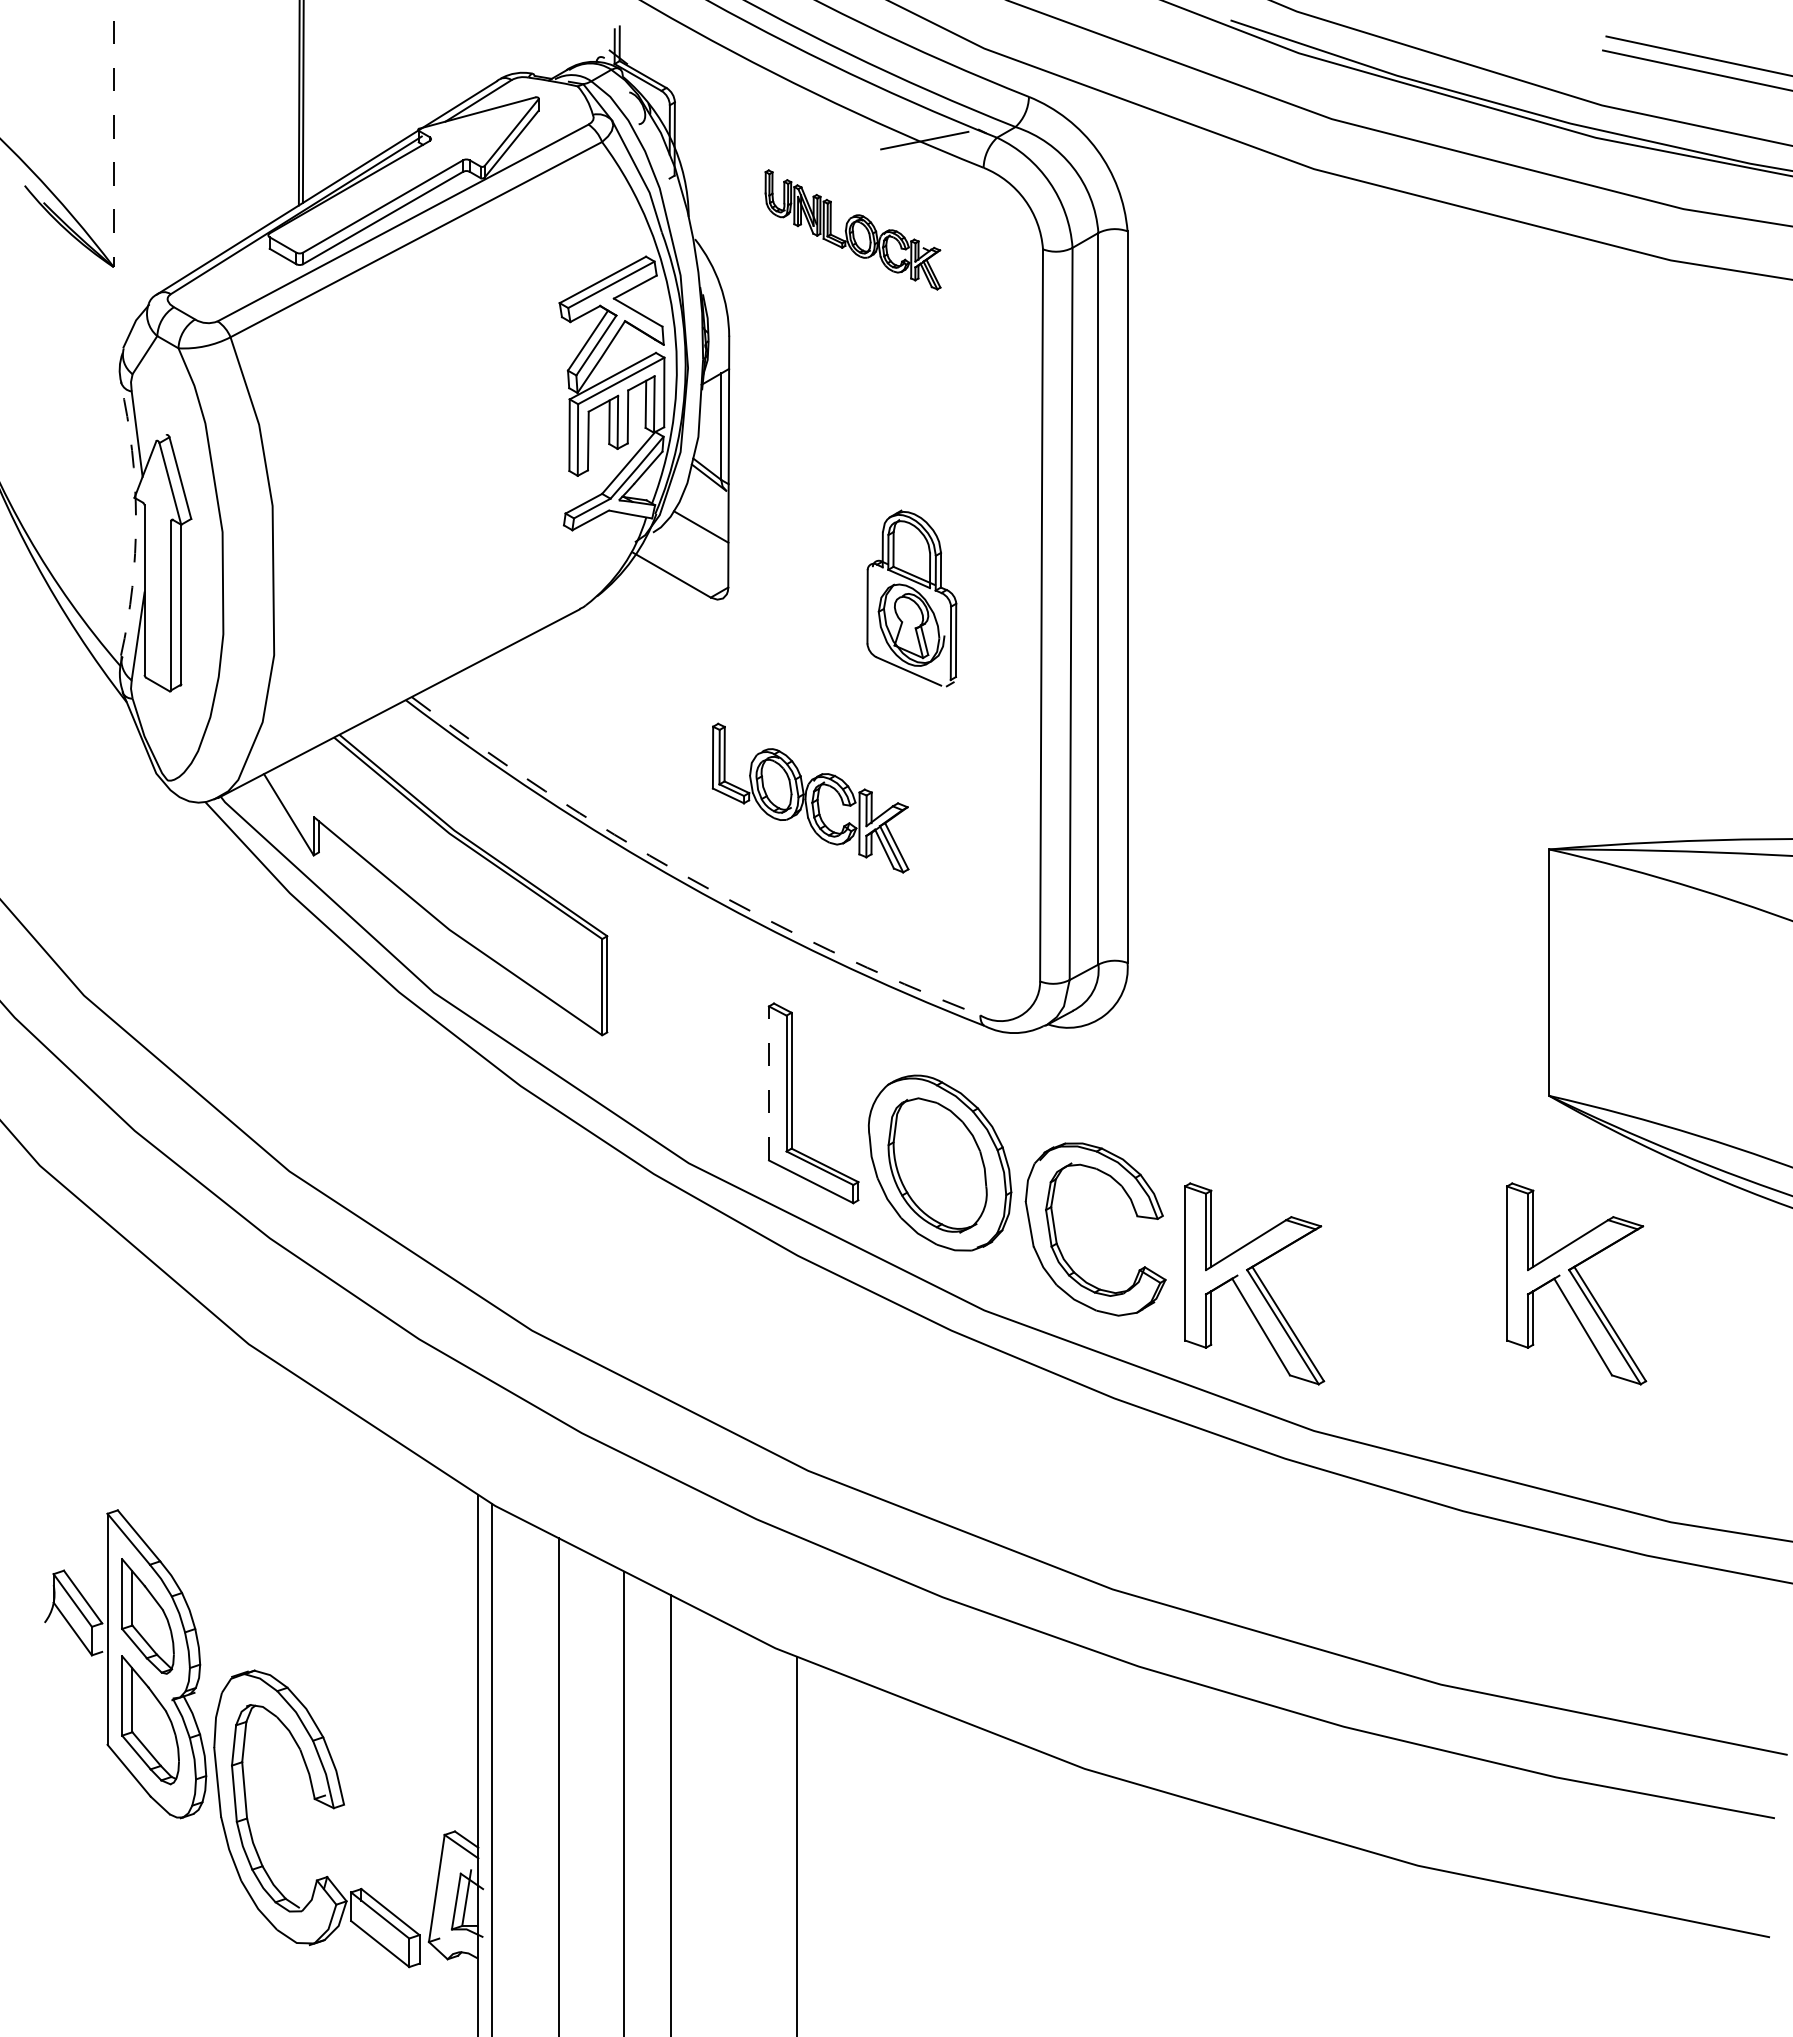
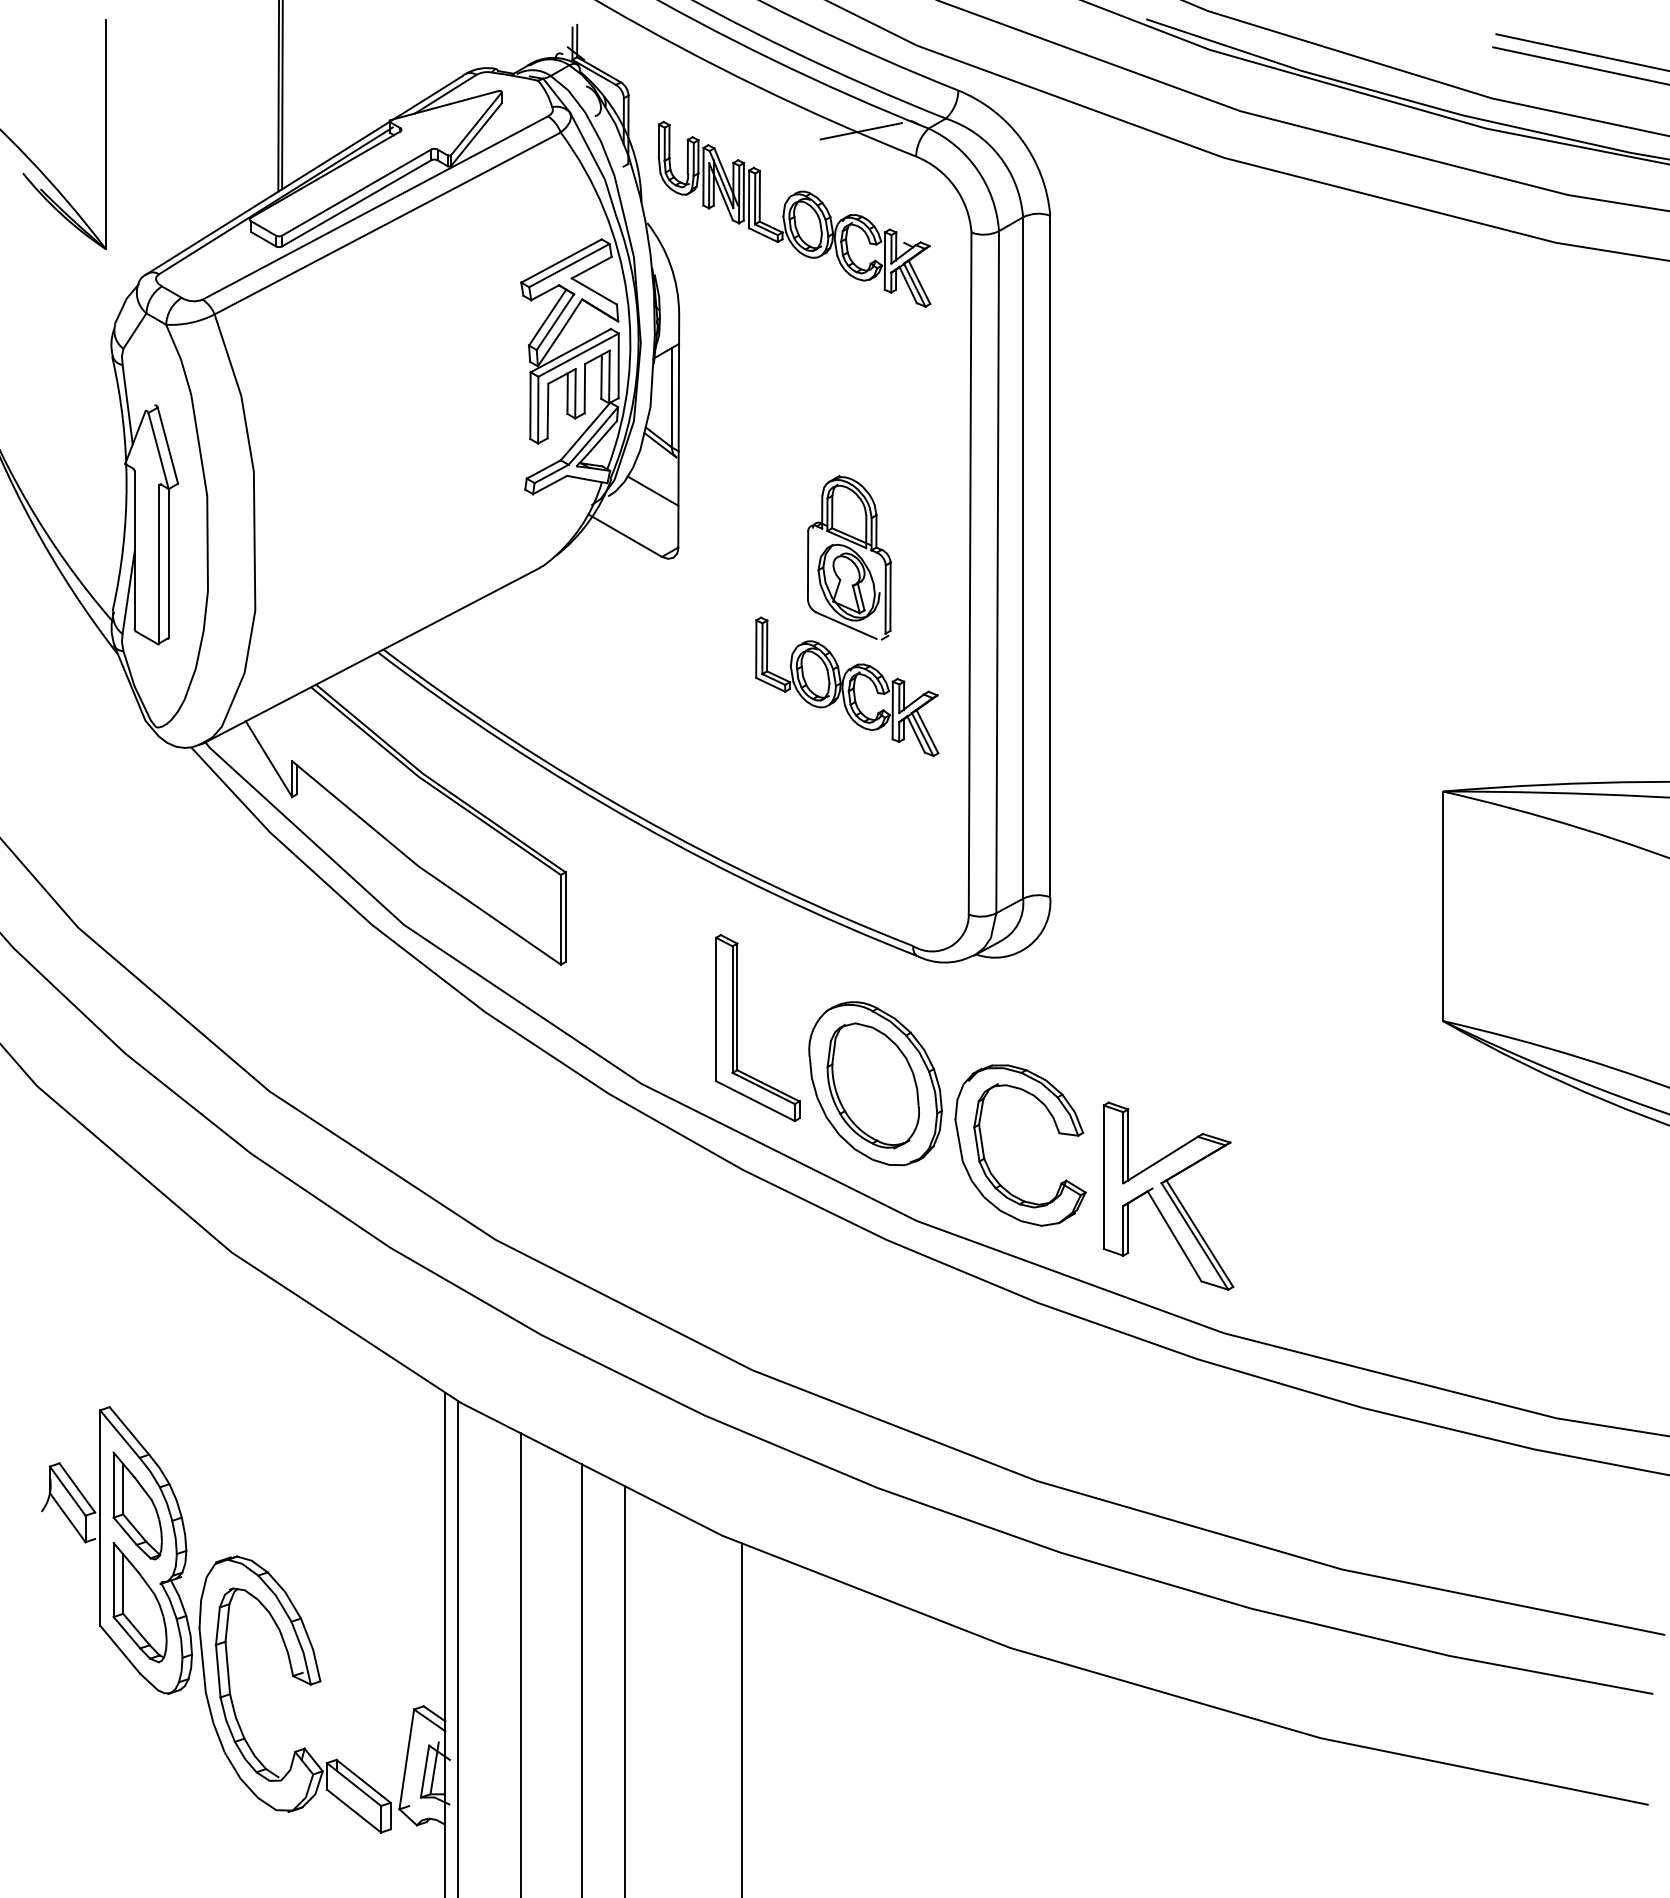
line: (113, 144) -> (105, 134), dashed -> solid
part: (852, 229) -> (794, 214), size x1.67
arc: (136, 519) -> (127, 484), dashed -> solid
part: (810, 797) -> (847, 686), moved
arc: (685, 875) -> (638, 815), dashed -> solid
line: (769, 1082) -> (716, 1008), dashed -> solid
part: (1576, 1283) -> (1468, 1195), removed

